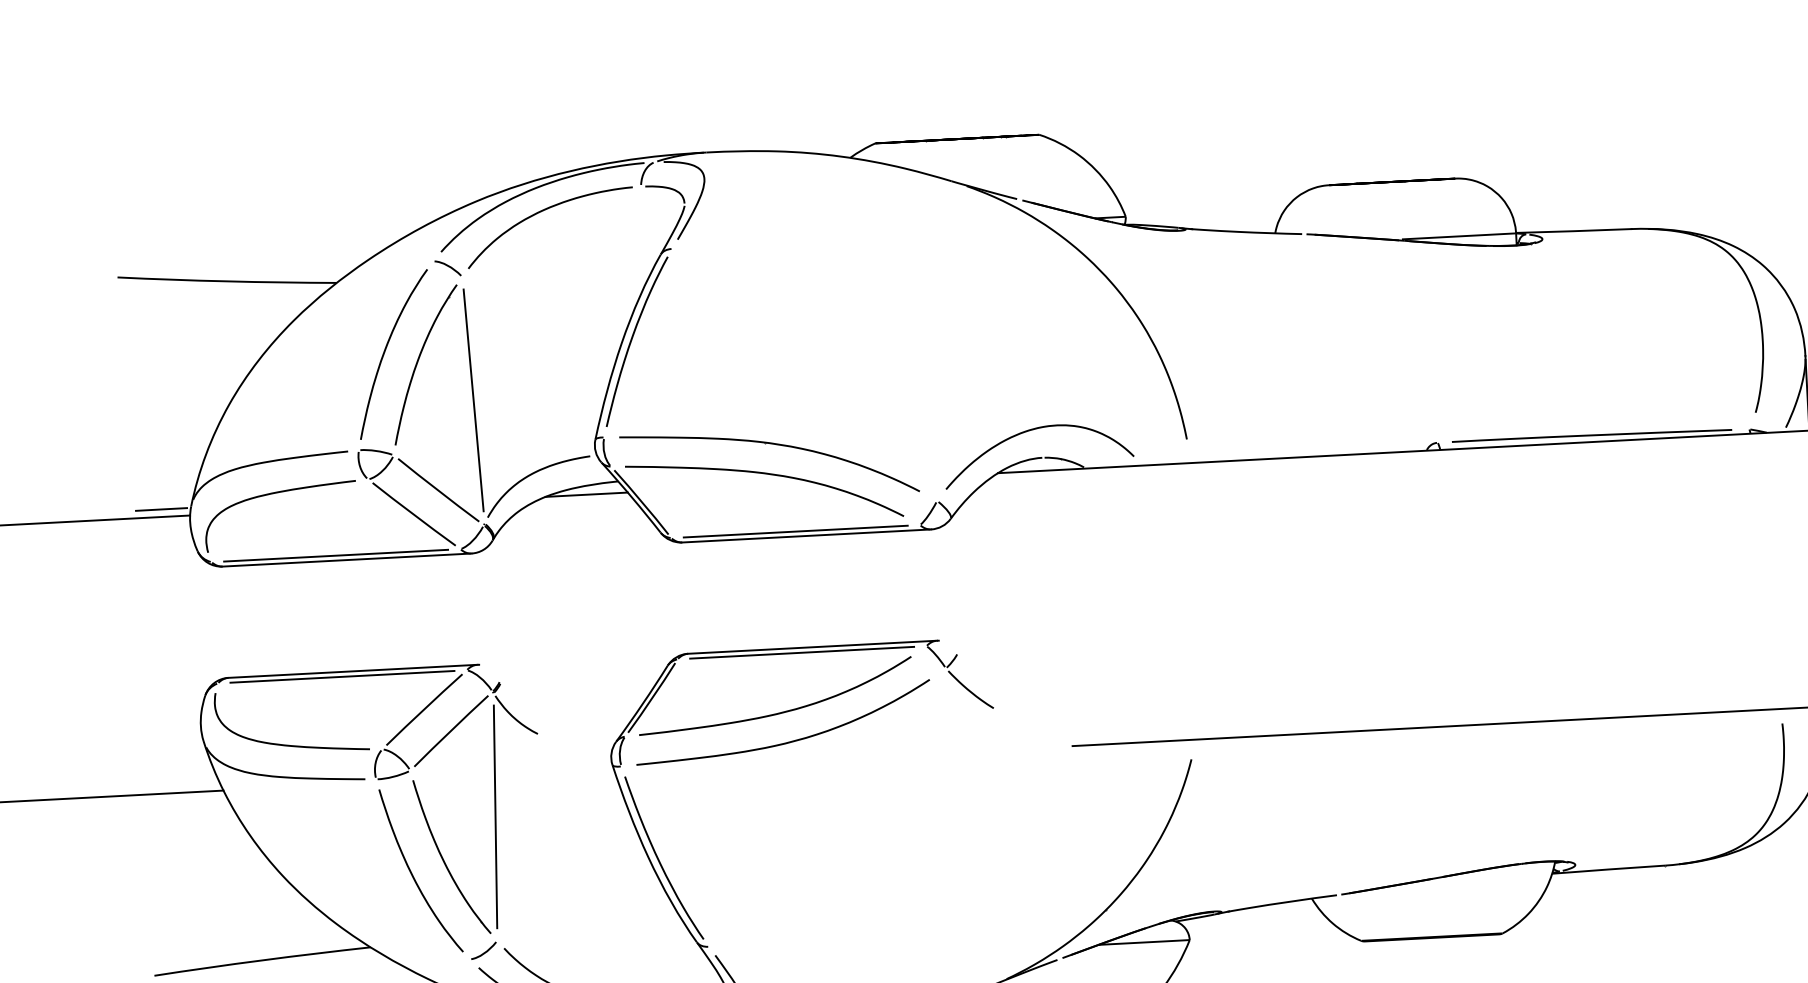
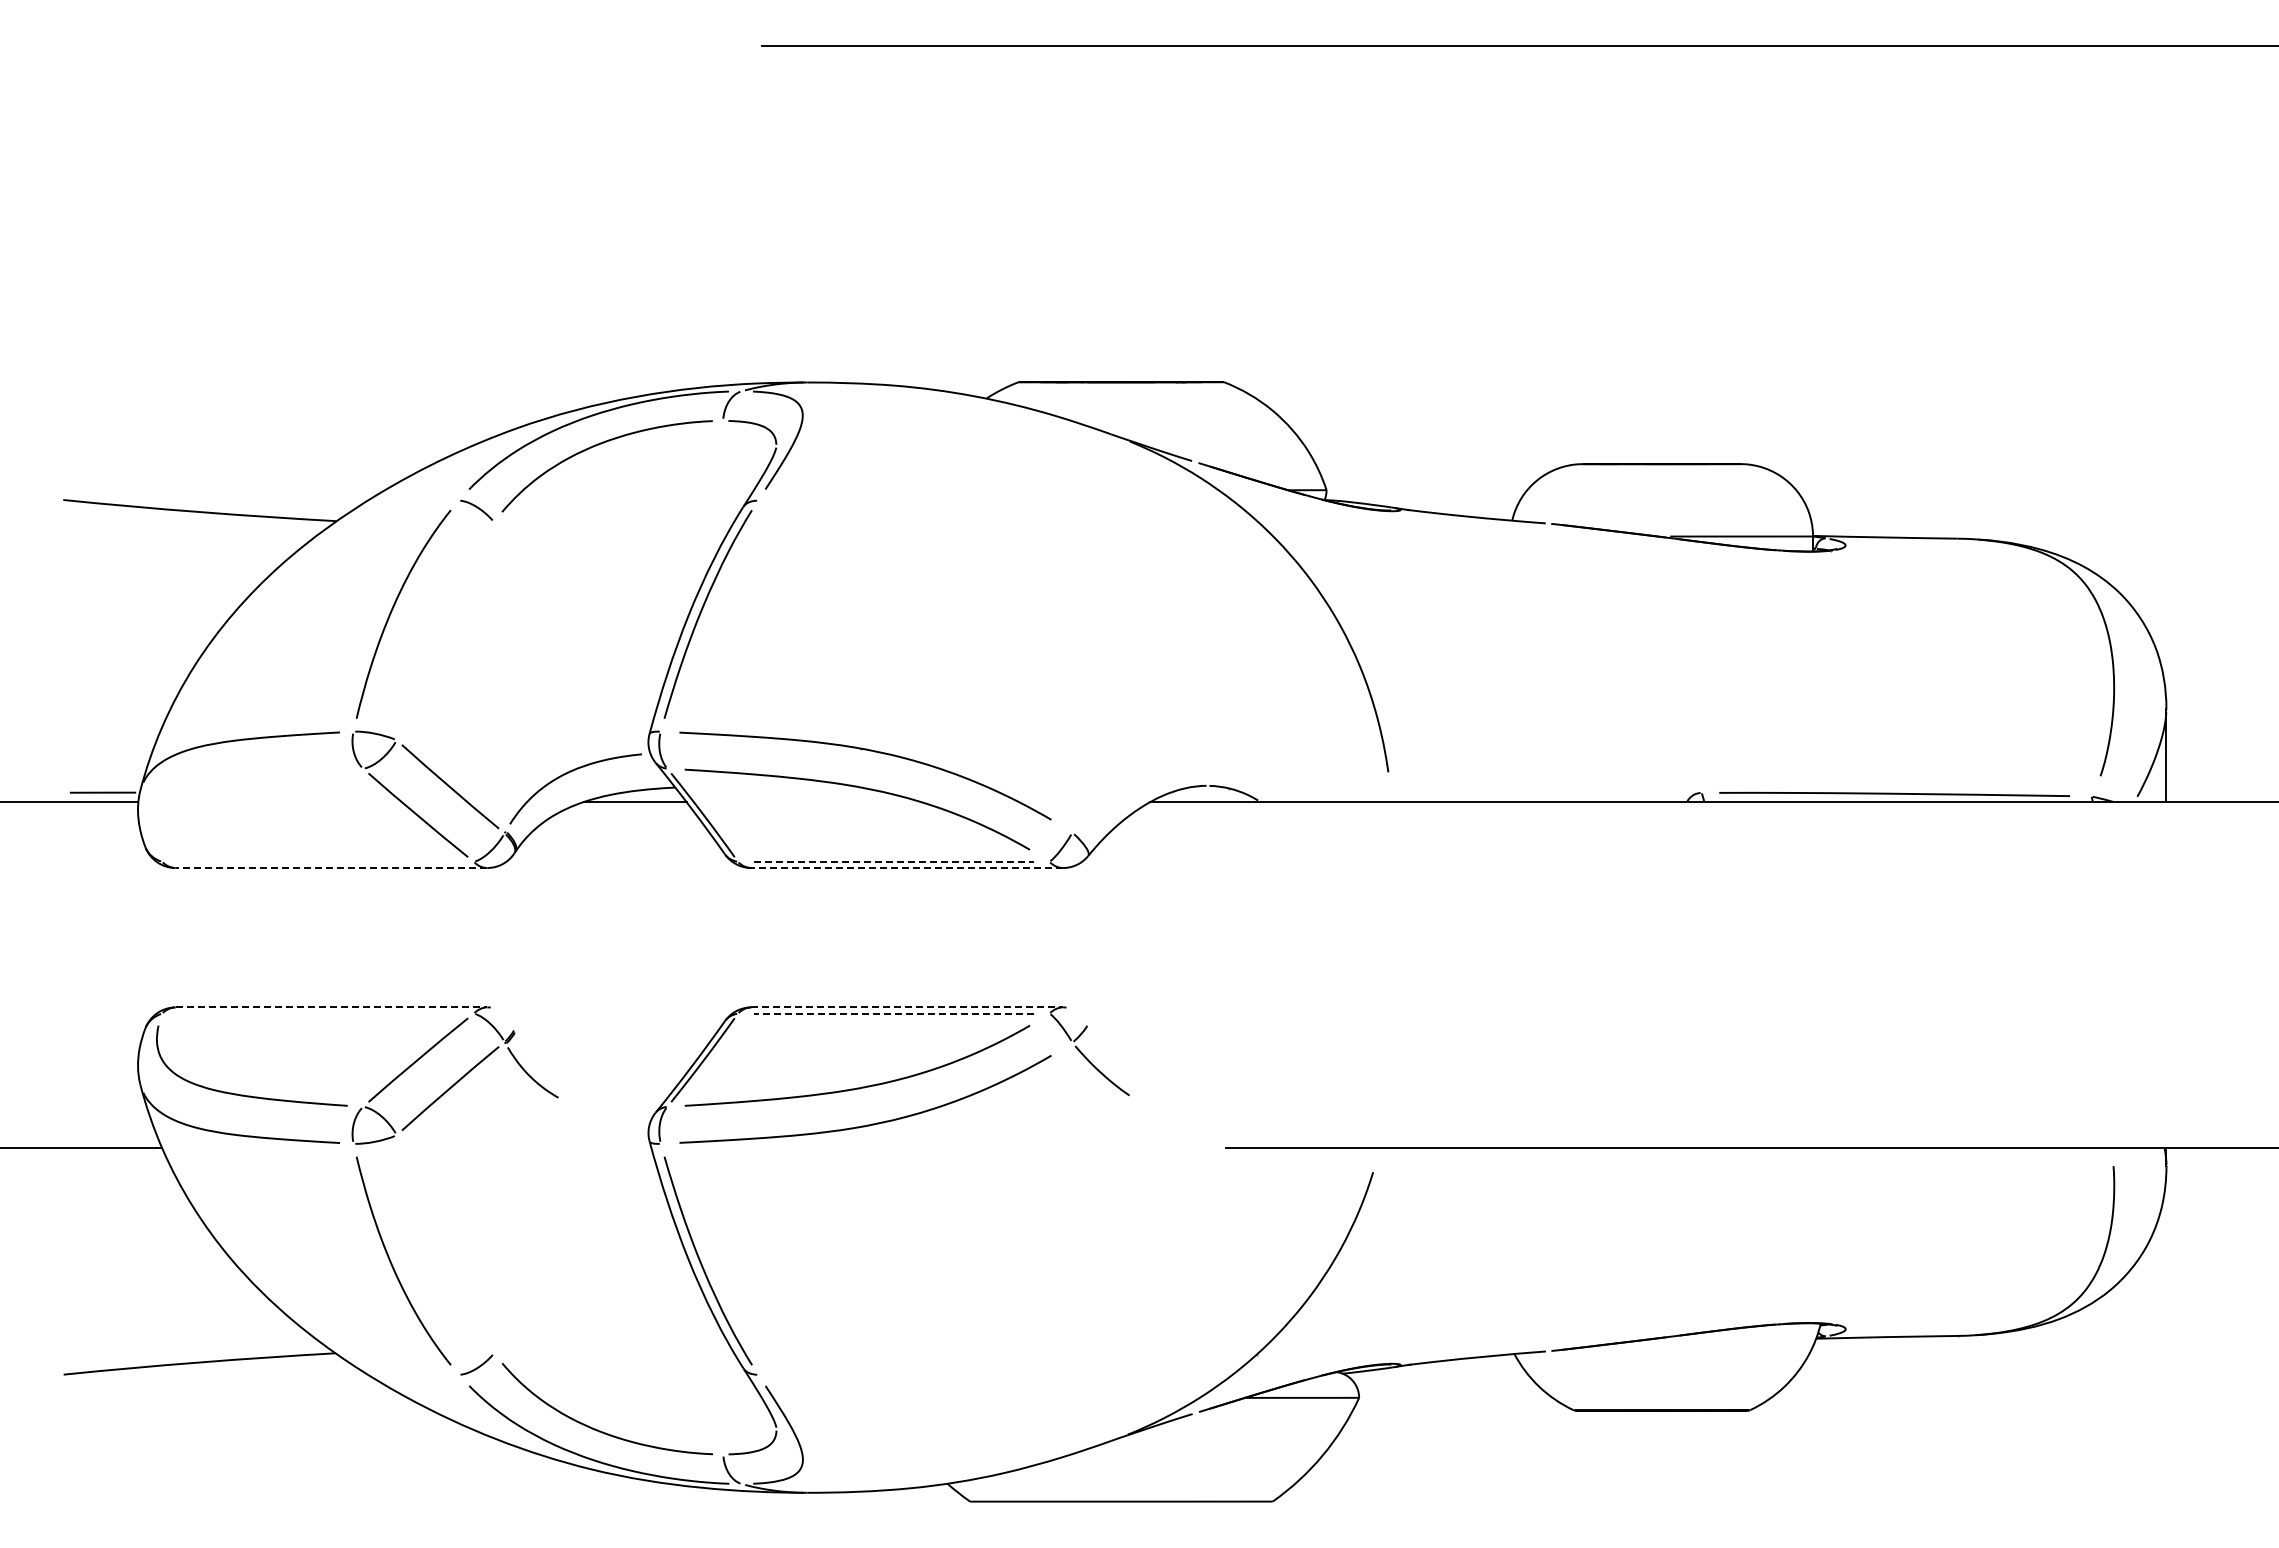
part: (418, 362) -> (433, 625), removed
line: (473, 400) -> (499, 676), removed
curve: (1031, 430) -> (1194, 751), removed
curve: (276, 493) -> (247, 780), removed
line: (796, 531) -> (894, 861), solid -> dashed
line: (806, 536) -> (907, 868), solid -> dashed
line: (335, 555) -> (317, 861), removed
line: (347, 560) -> (331, 868), solid -> dashed
line: (812, 647) -> (907, 1007), solid -> dashed
line: (801, 652) -> (893, 1013), solid -> dashed
line: (352, 671) -> (331, 1007), solid -> dashed
line: (341, 676) -> (317, 1013), removed
line: (495, 816) -> (499, 1198), removed
part: (444, 860) -> (433, 1249), removed

